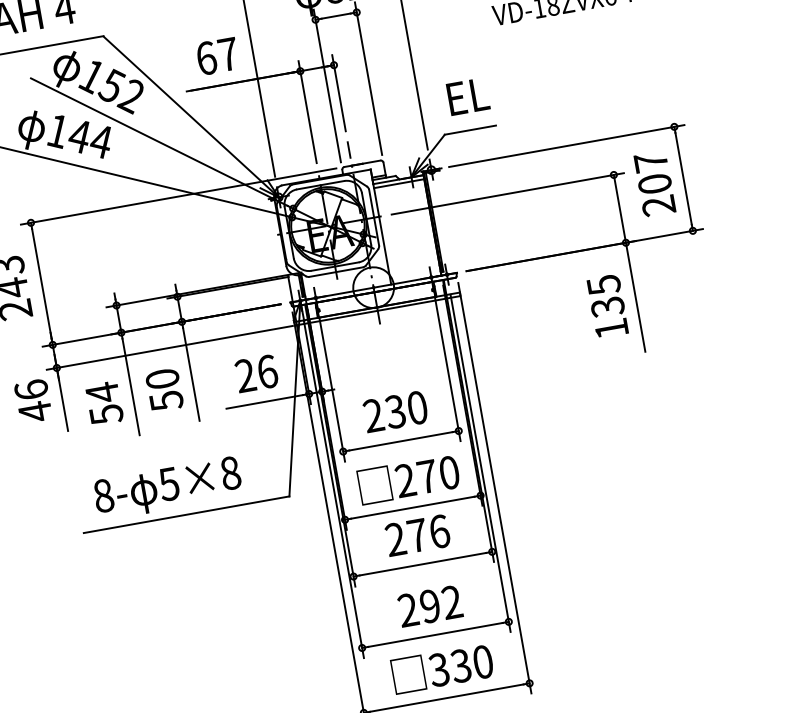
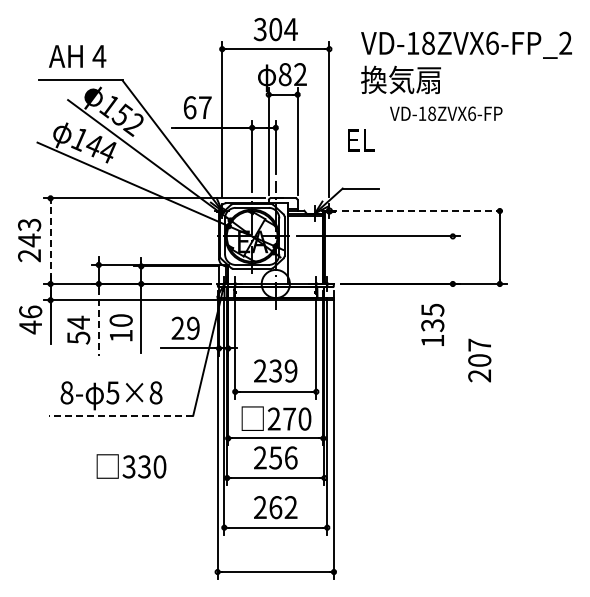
text: (468, 96) -> (361, 140), moved
line: (567, 146) -> (424, 211), solid -> dashed
text: (654, 184) -> (479, 360), moved
line: (629, 263) -> (452, 298), removed
line: (41, 284) -> (50, 241), solid -> dashed
text: (267, 370) -> (193, 327), 26 -> 29
line: (130, 387) -> (98, 322), solid -> dashed
text: (166, 400) -> (121, 335), 50 -> 10
text: (416, 407) -> (290, 370), 230 -> 239
line: (185, 514) -> (120, 415), solid -> dashed
text: (417, 535) -> (275, 457), 276 -> 256
text: (429, 606) -> (275, 507), 292 -> 262
text: (442, 668) -> (131, 466), moved

